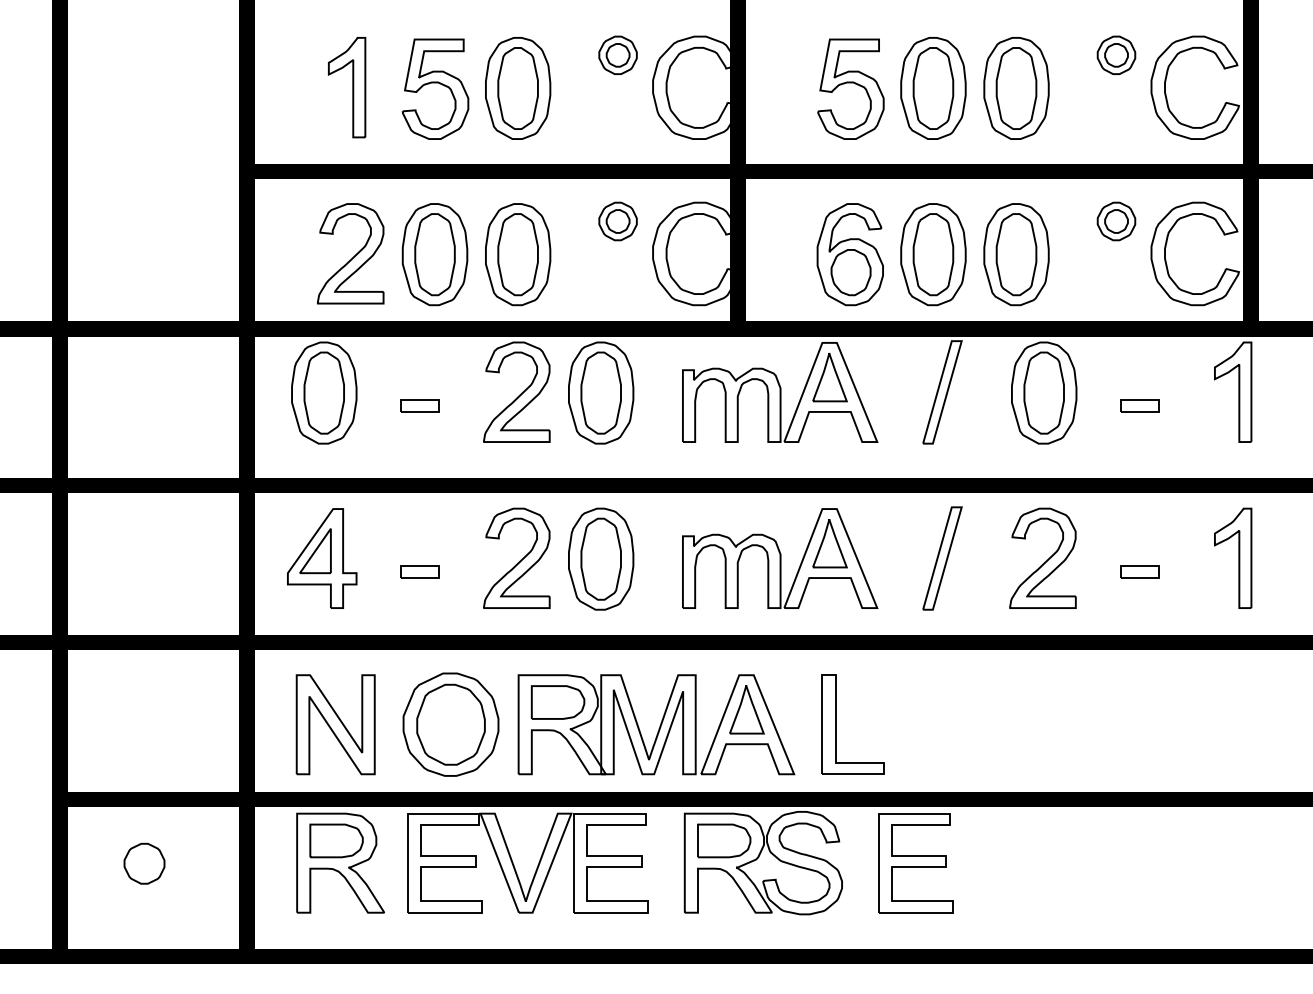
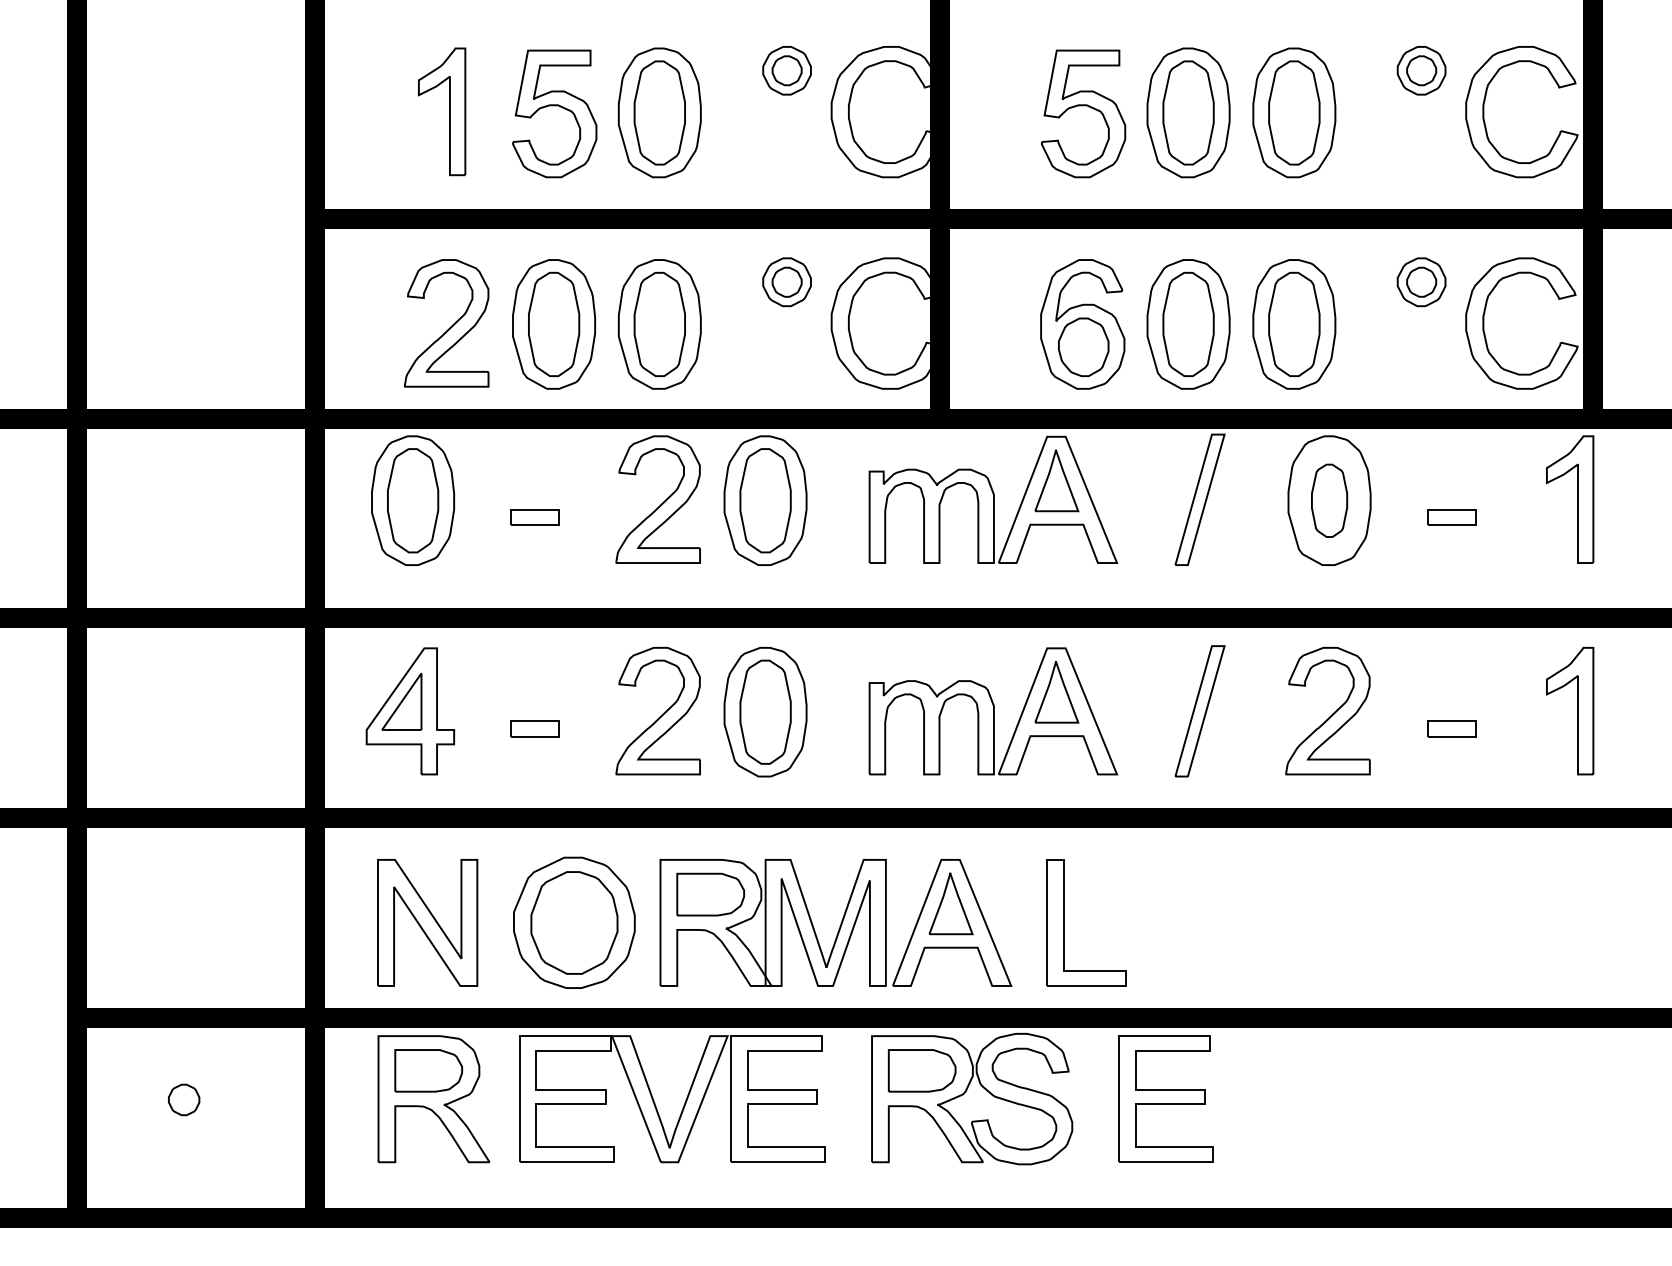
part: (1044, 392) -> (1329, 500), size x0.7
part: (143, 863) -> (183, 1099), size x0.6

